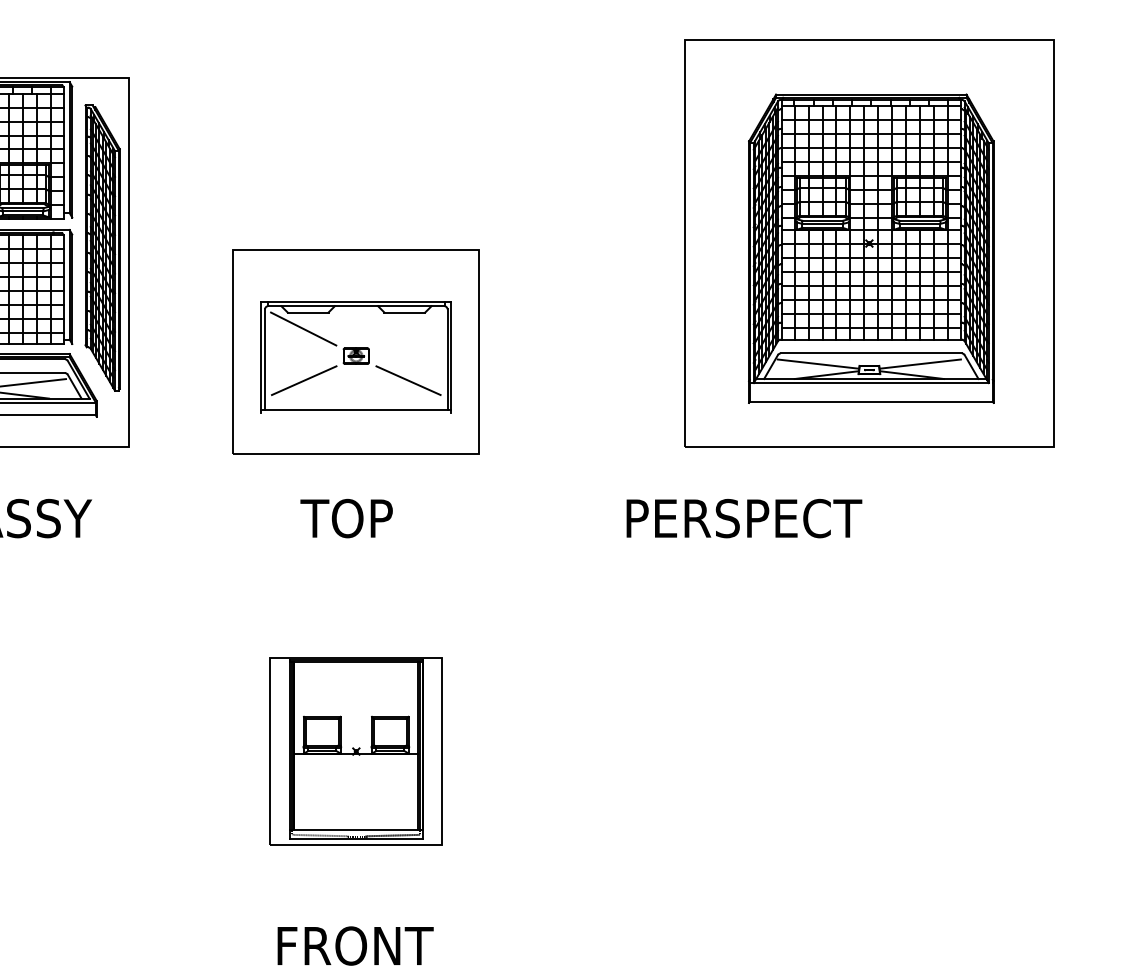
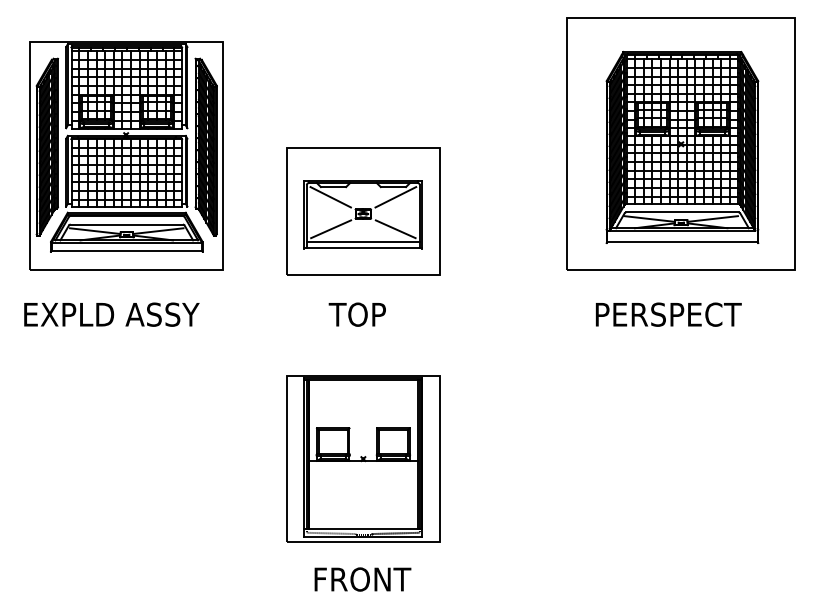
line: (408, 329) -> (395, 197), added
line: (354, 400) -> (362, 241), added
text: (743, 518) -> (668, 314), moved
part: (356, 750) -> (363, 458), size x1.43

